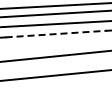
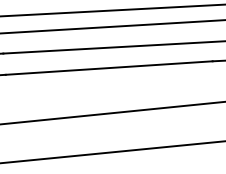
line: (56, 34) -> (109, 68), dashed -> solid

